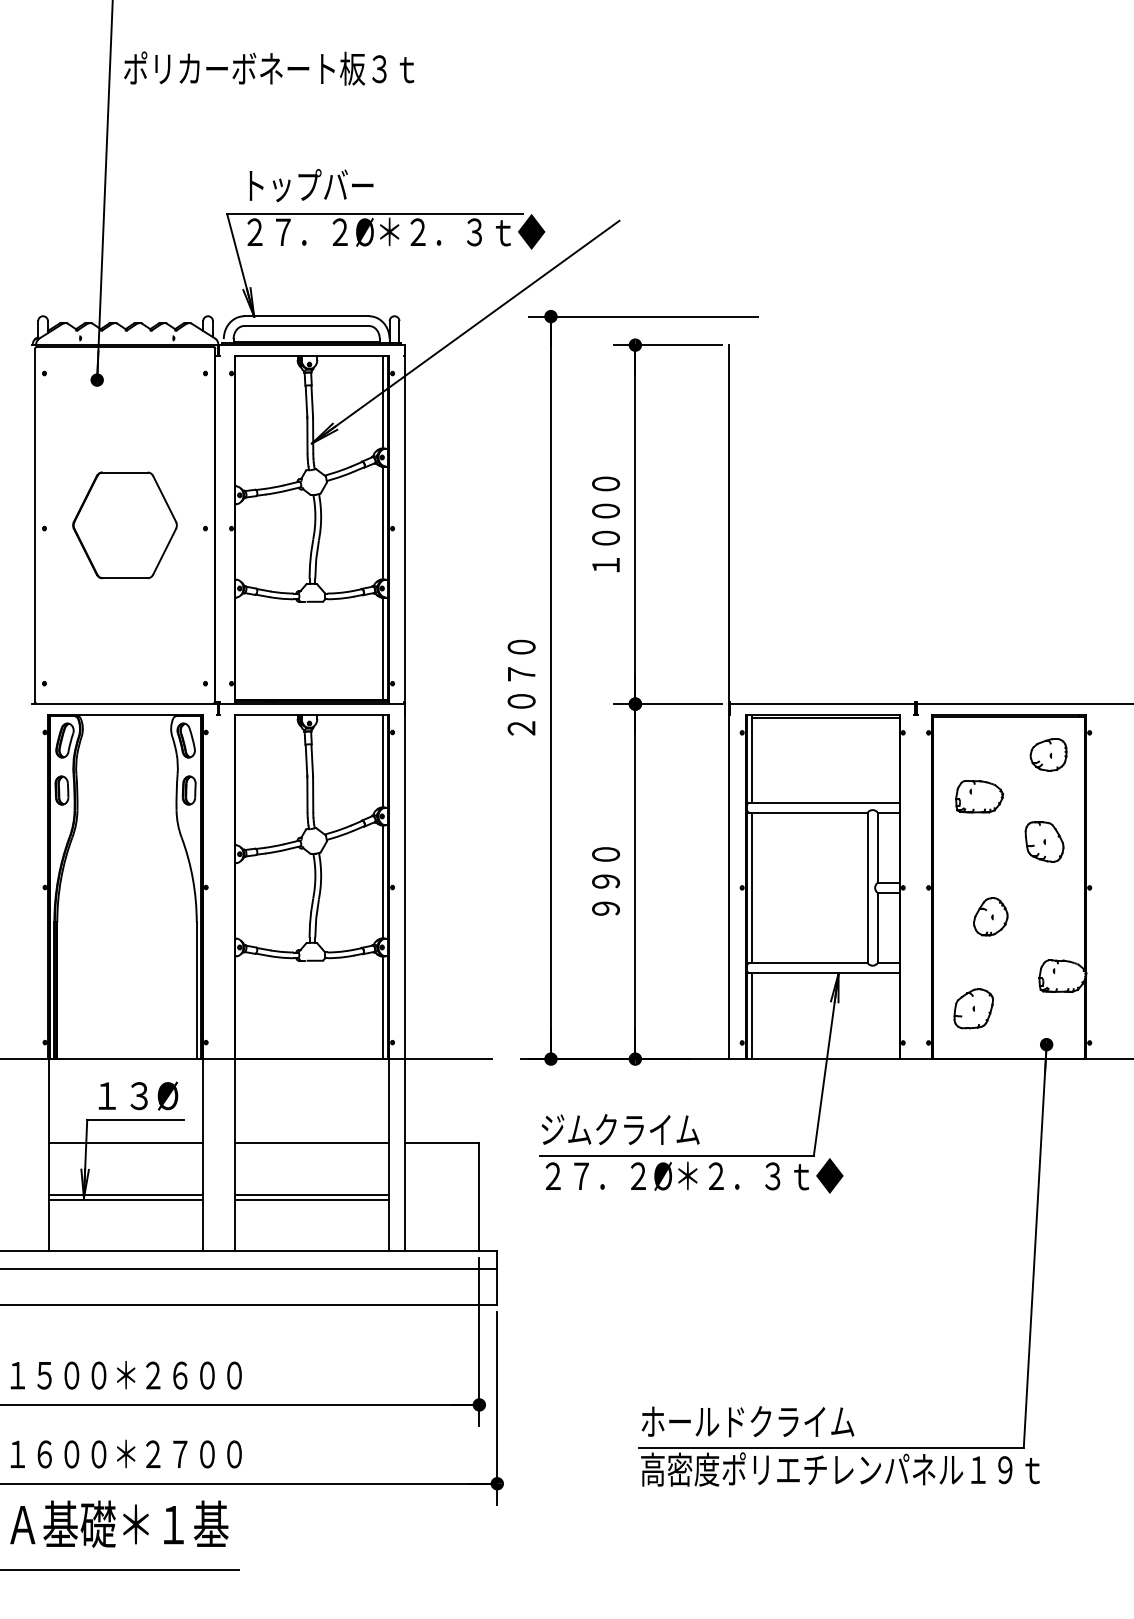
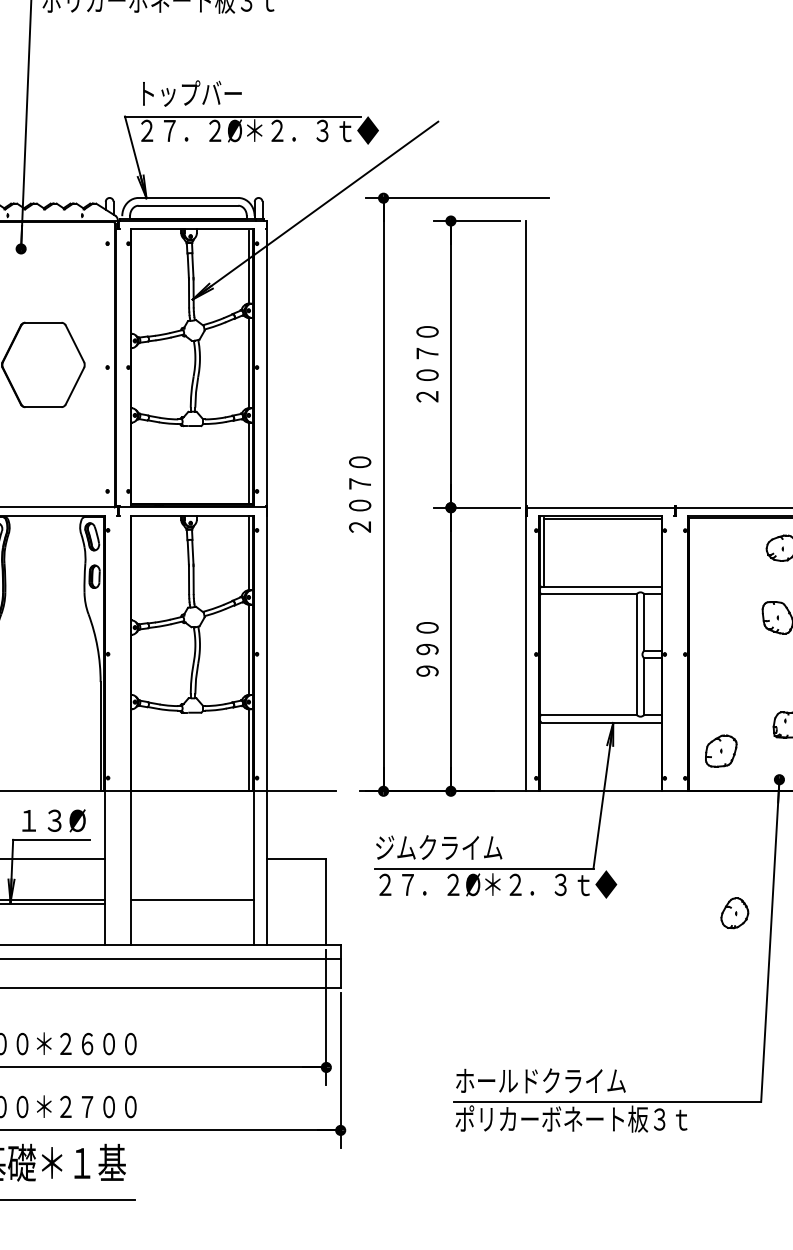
text: (606, 537) -> (427, 374), １０００ -> ２０７０
part: (979, 796) -> (725, 581), removed
line: (751, 887) -> (543, 654), removed
part: (990, 916) -> (734, 912), moved
line: (751, 1016) -> (543, 757), removed
line: (311, 1143) -> (192, 858), removed
line: (311, 1199) -> (192, 903), removed
text: (840, 1469) -> (614, 1119), 高密度ポリエチレンパネル１９ｔ -> ポリカーボネート板３ｔ

